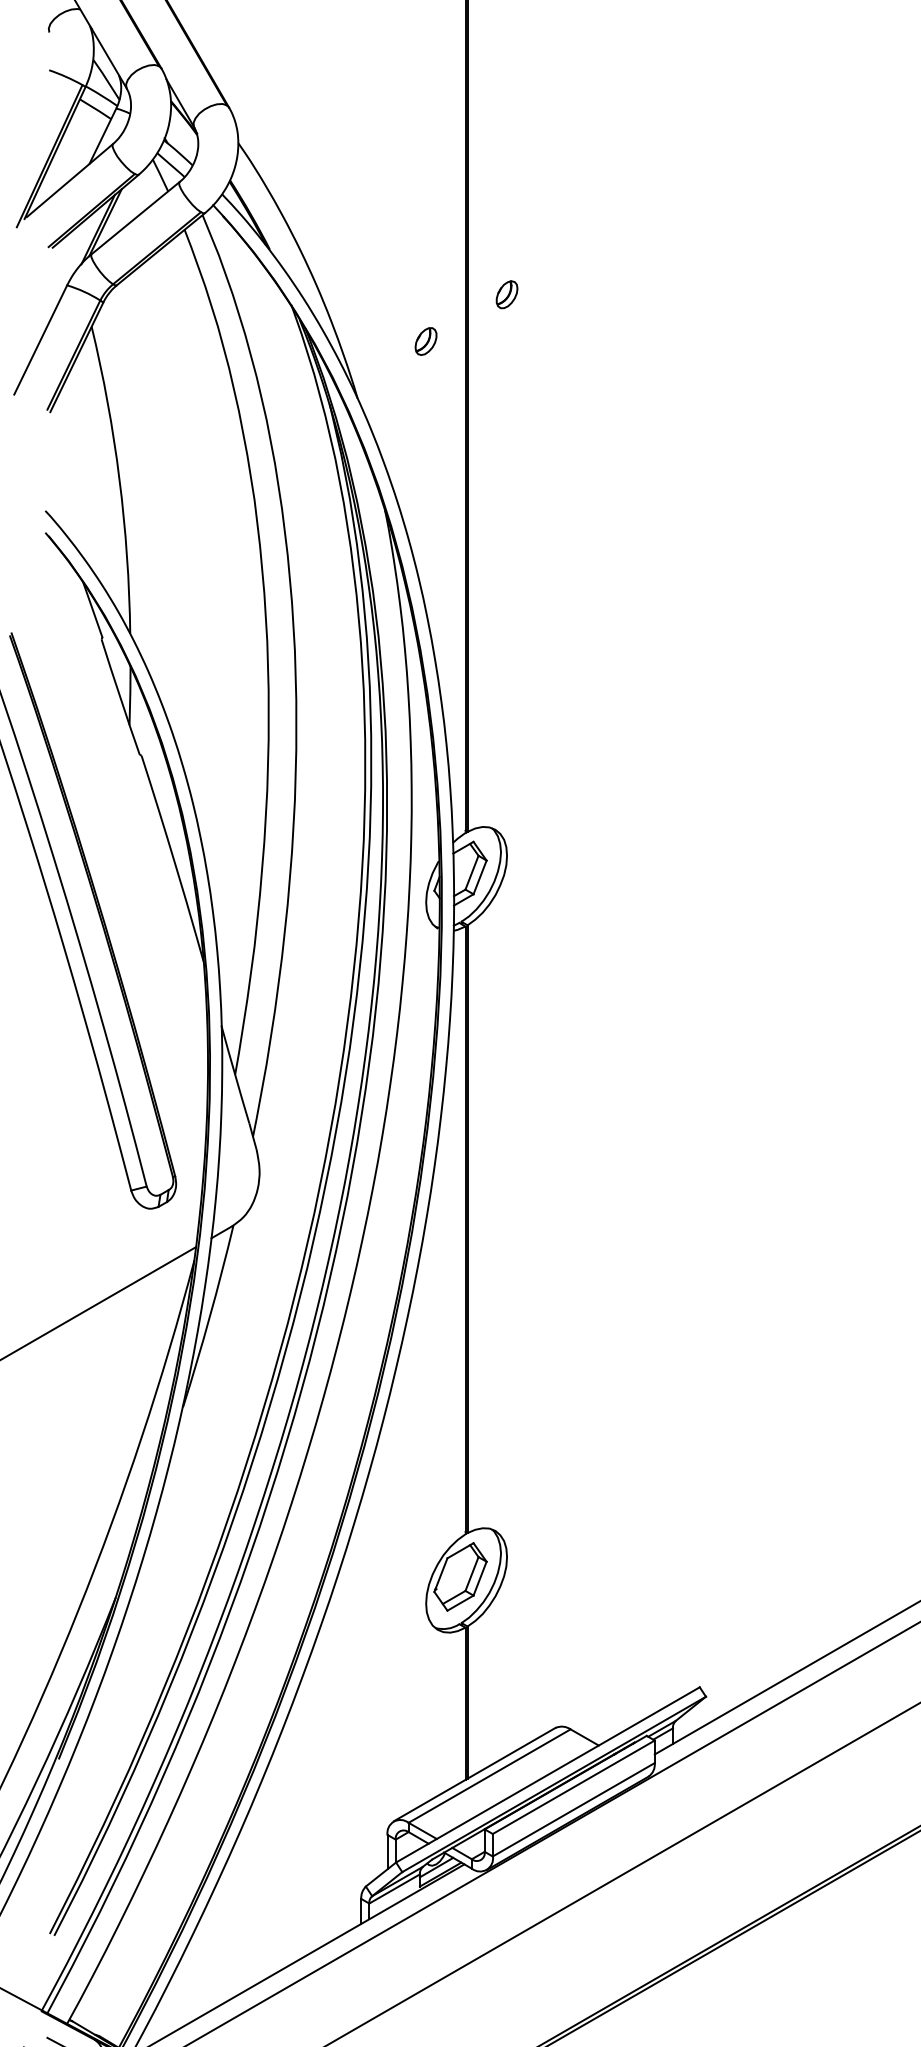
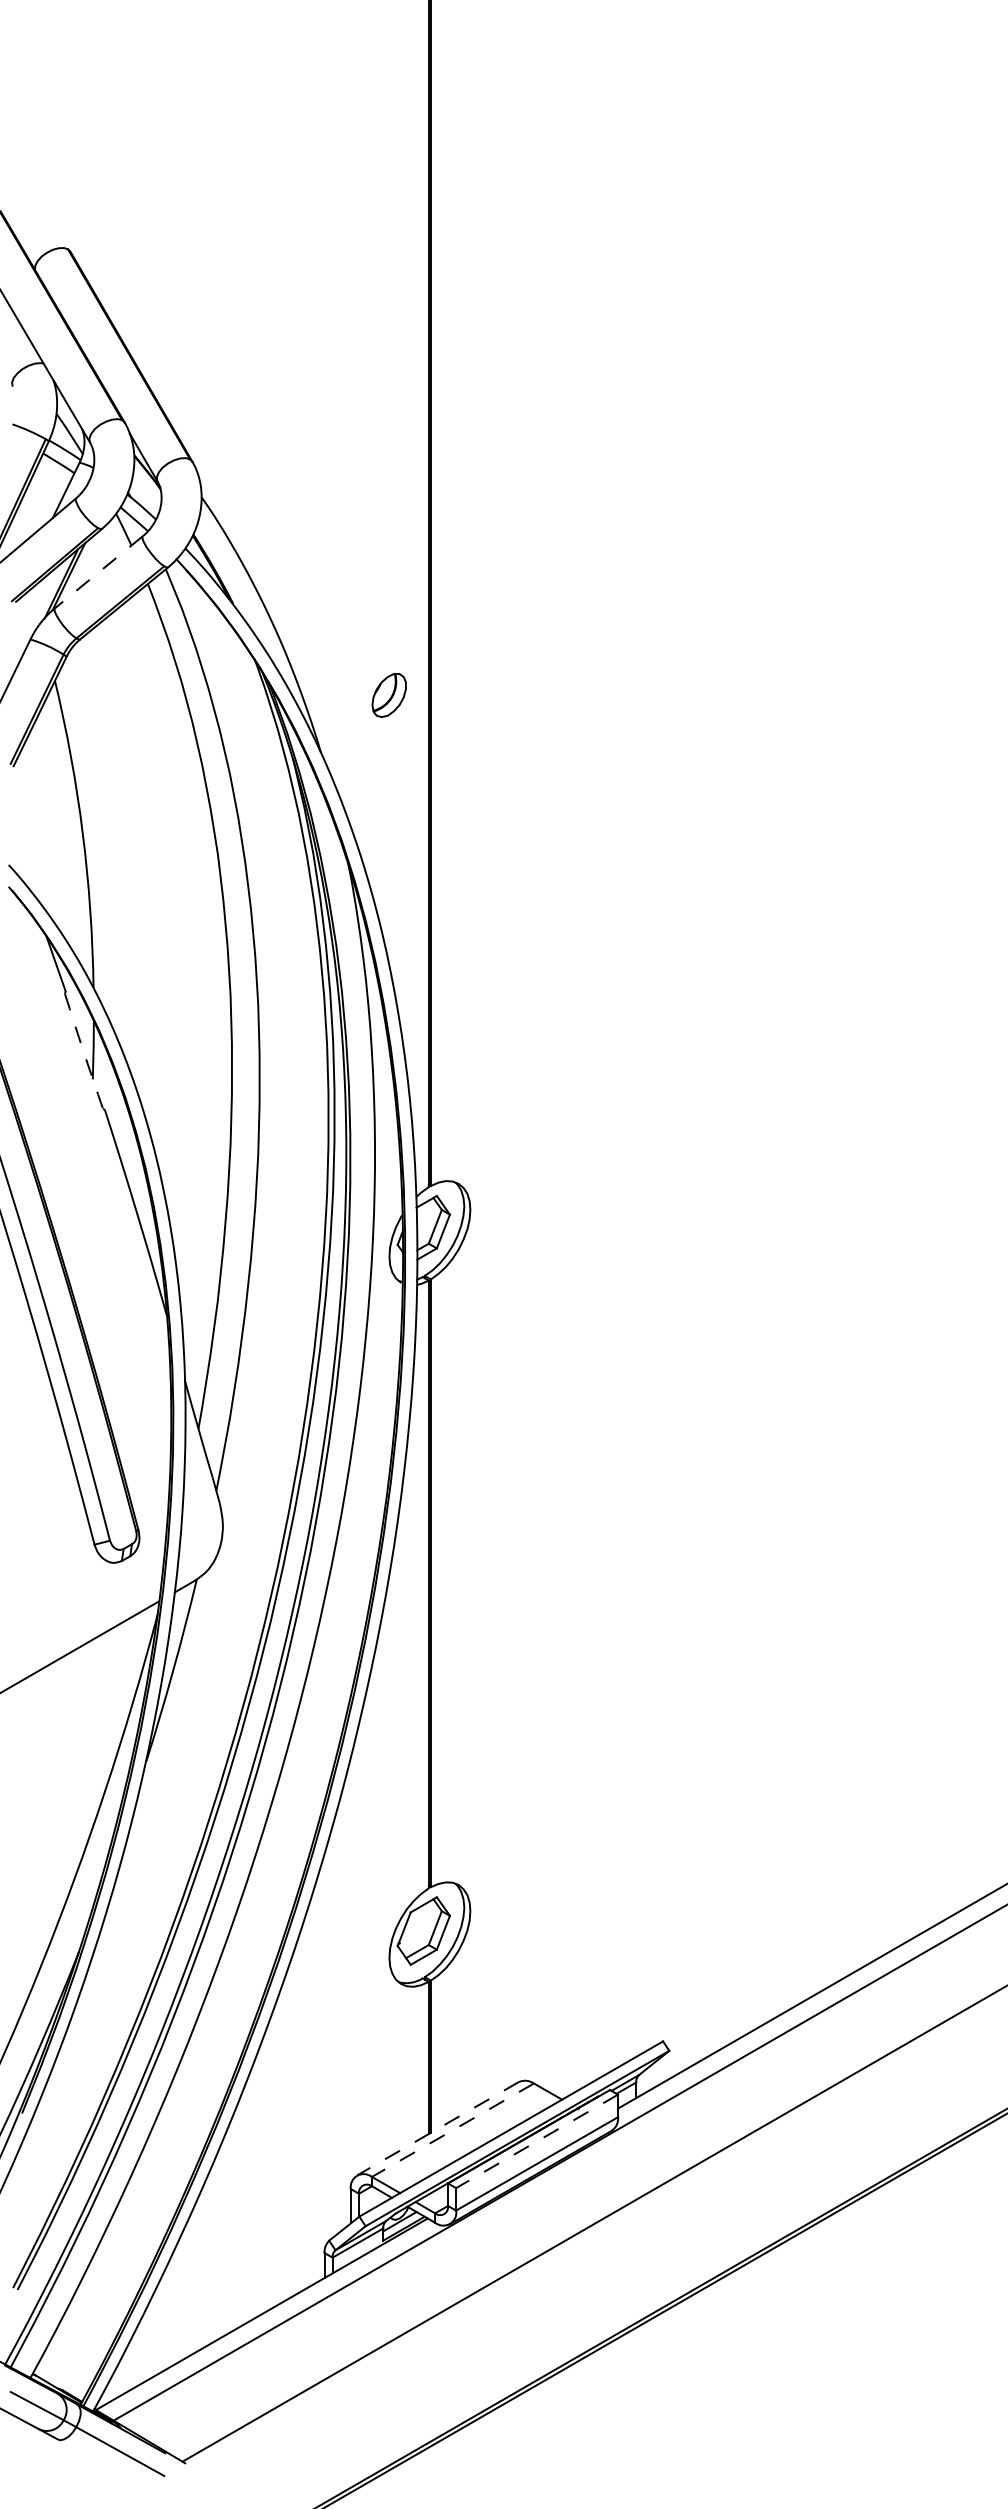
line: (135, 218) -> (98, 572), solid -> dashed
part: (507, 294) -> (470, 648), removed
part: (426, 341) -> (389, 695), size x1.6
arc: (120, 697) -> (83, 1051), solid -> dashed
line: (474, 1774) -> (437, 2128), solid -> dashed
line: (489, 1776) -> (452, 2130), solid -> dashed
line: (573, 1787) -> (536, 2141), solid -> dashed

